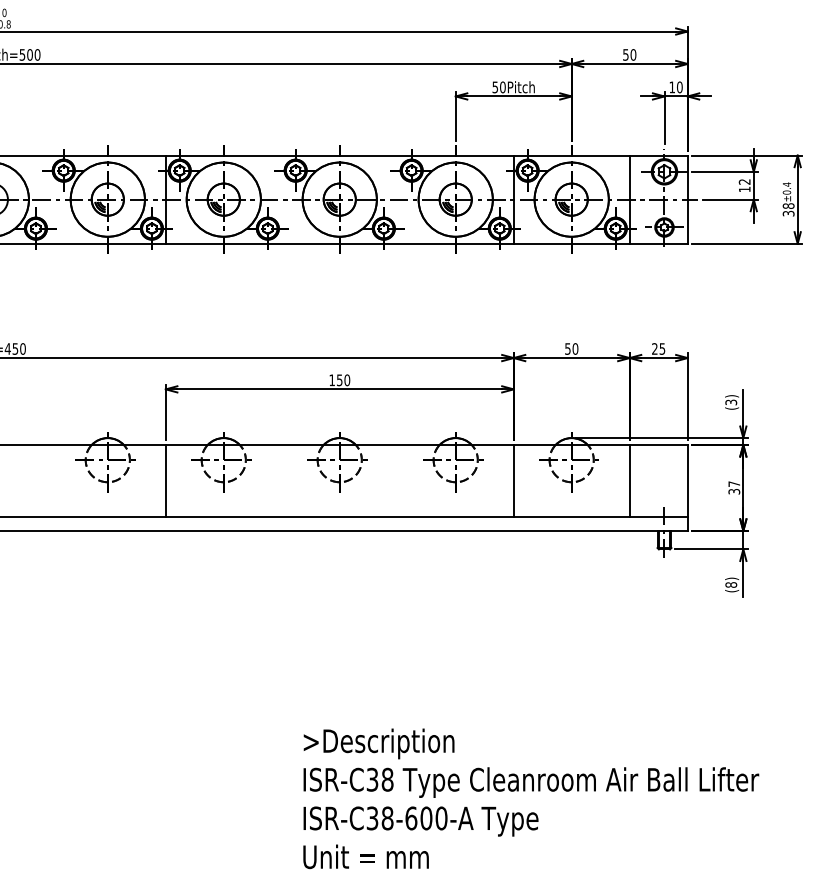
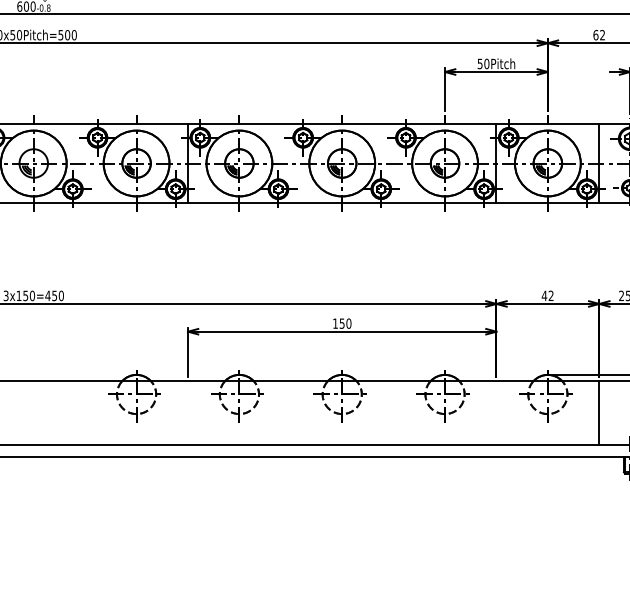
text: (629, 54) -> (599, 34), 50 -> 62
text: (571, 348) -> (547, 295), 50 -> 42
line: (165, 480) -> (187, 412), removed
line: (513, 480) -> (496, 412), removed

